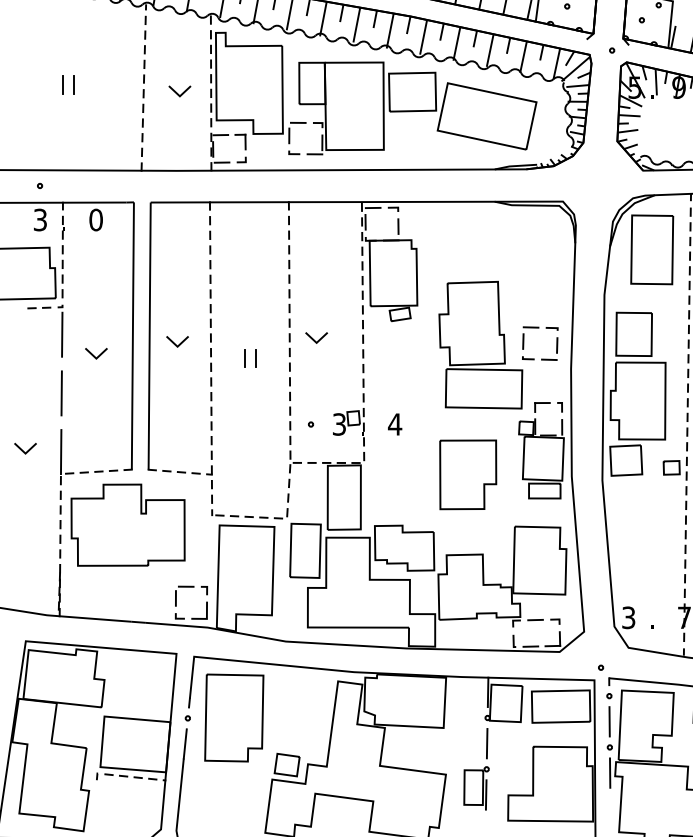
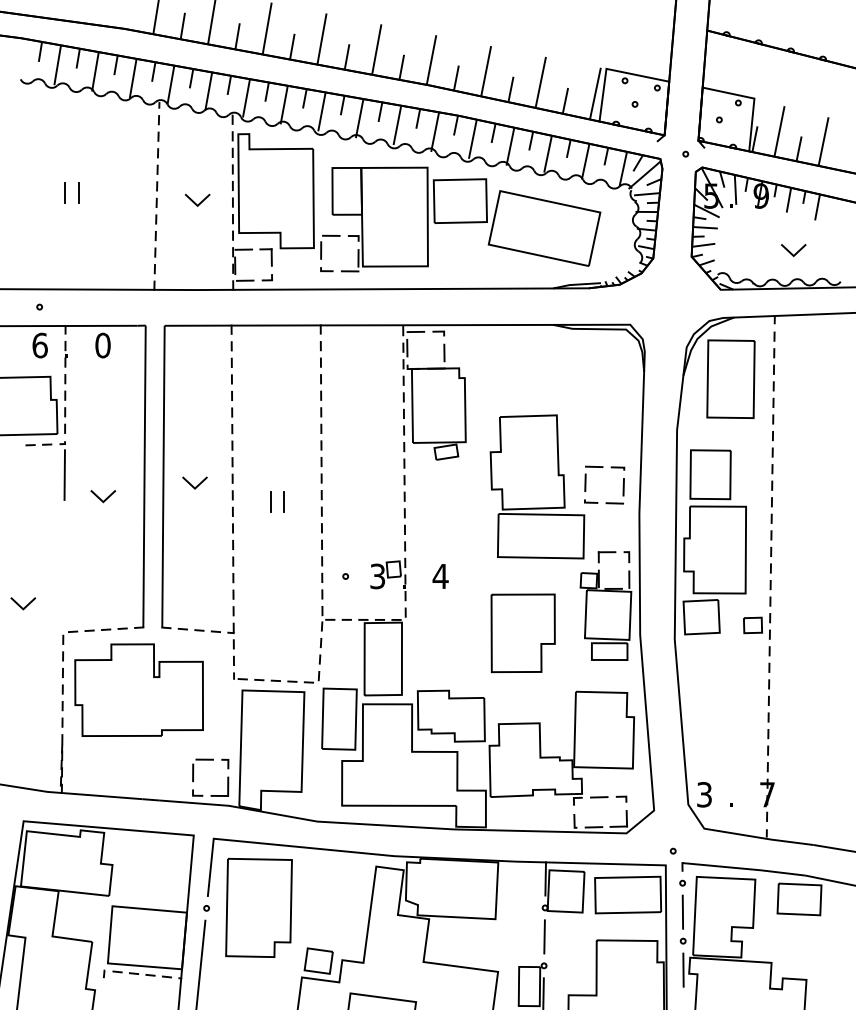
text: (39, 219) -> (39, 345), 3 -> 6
line: (314, 339) -> (349, 480), removed
line: (61, 393) -> (63, 541), removed
line: (61, 451) -> (63, 607), removed

